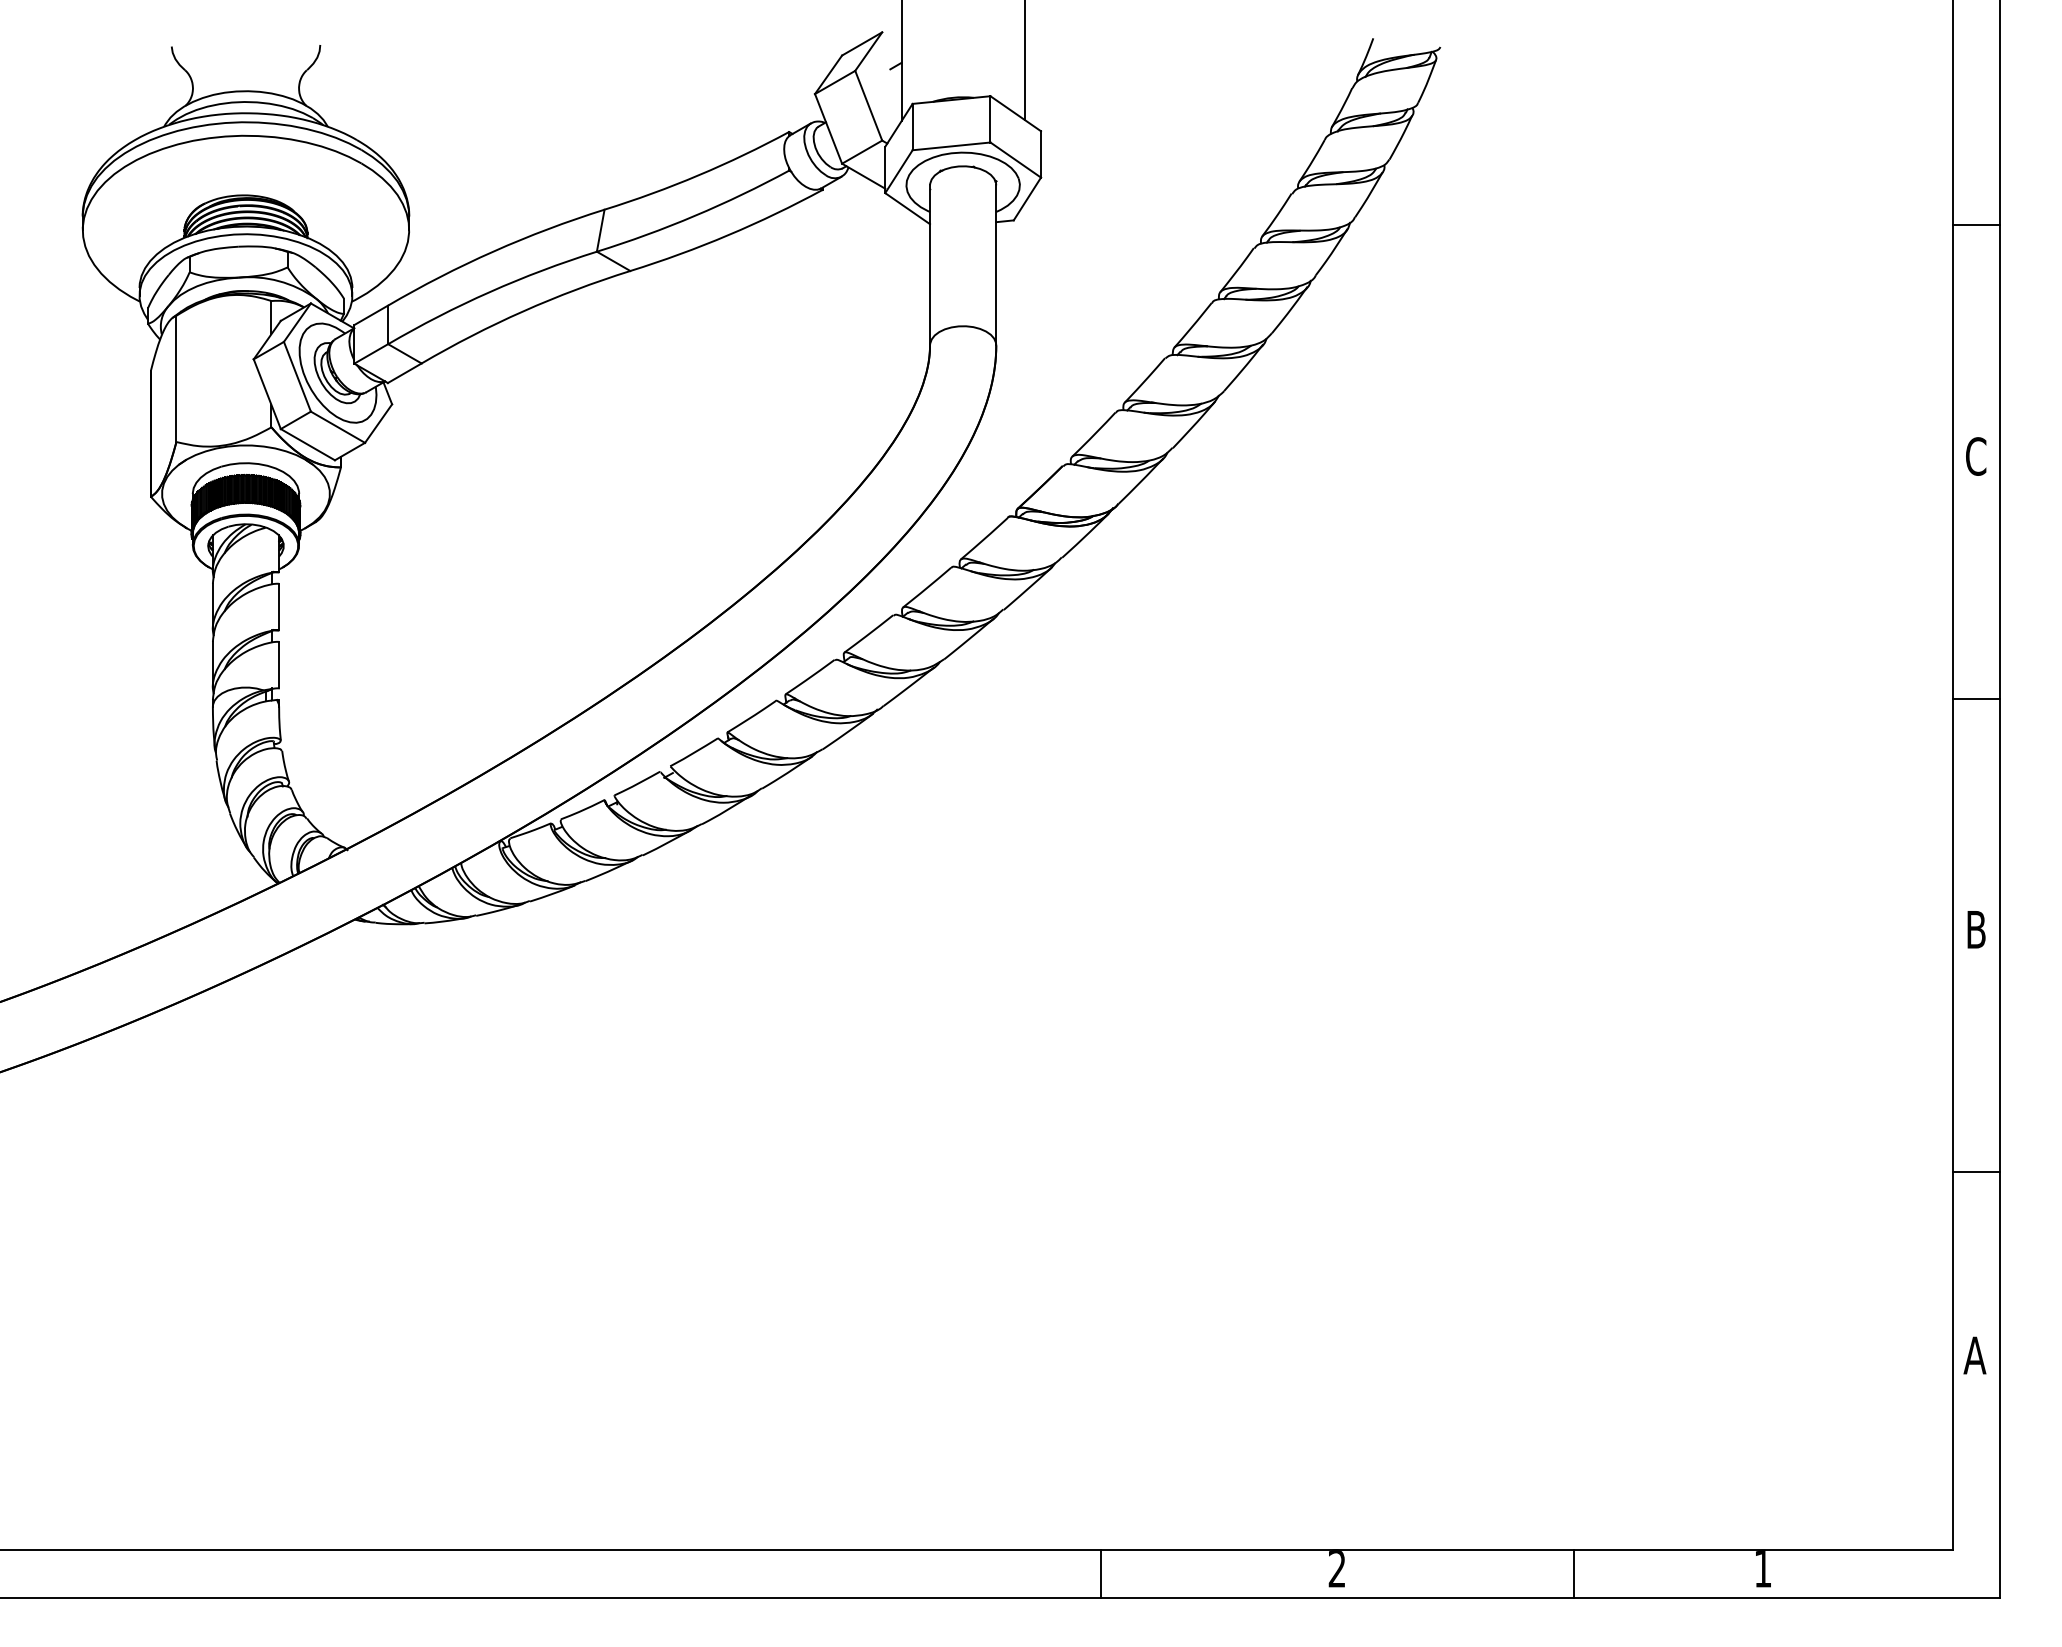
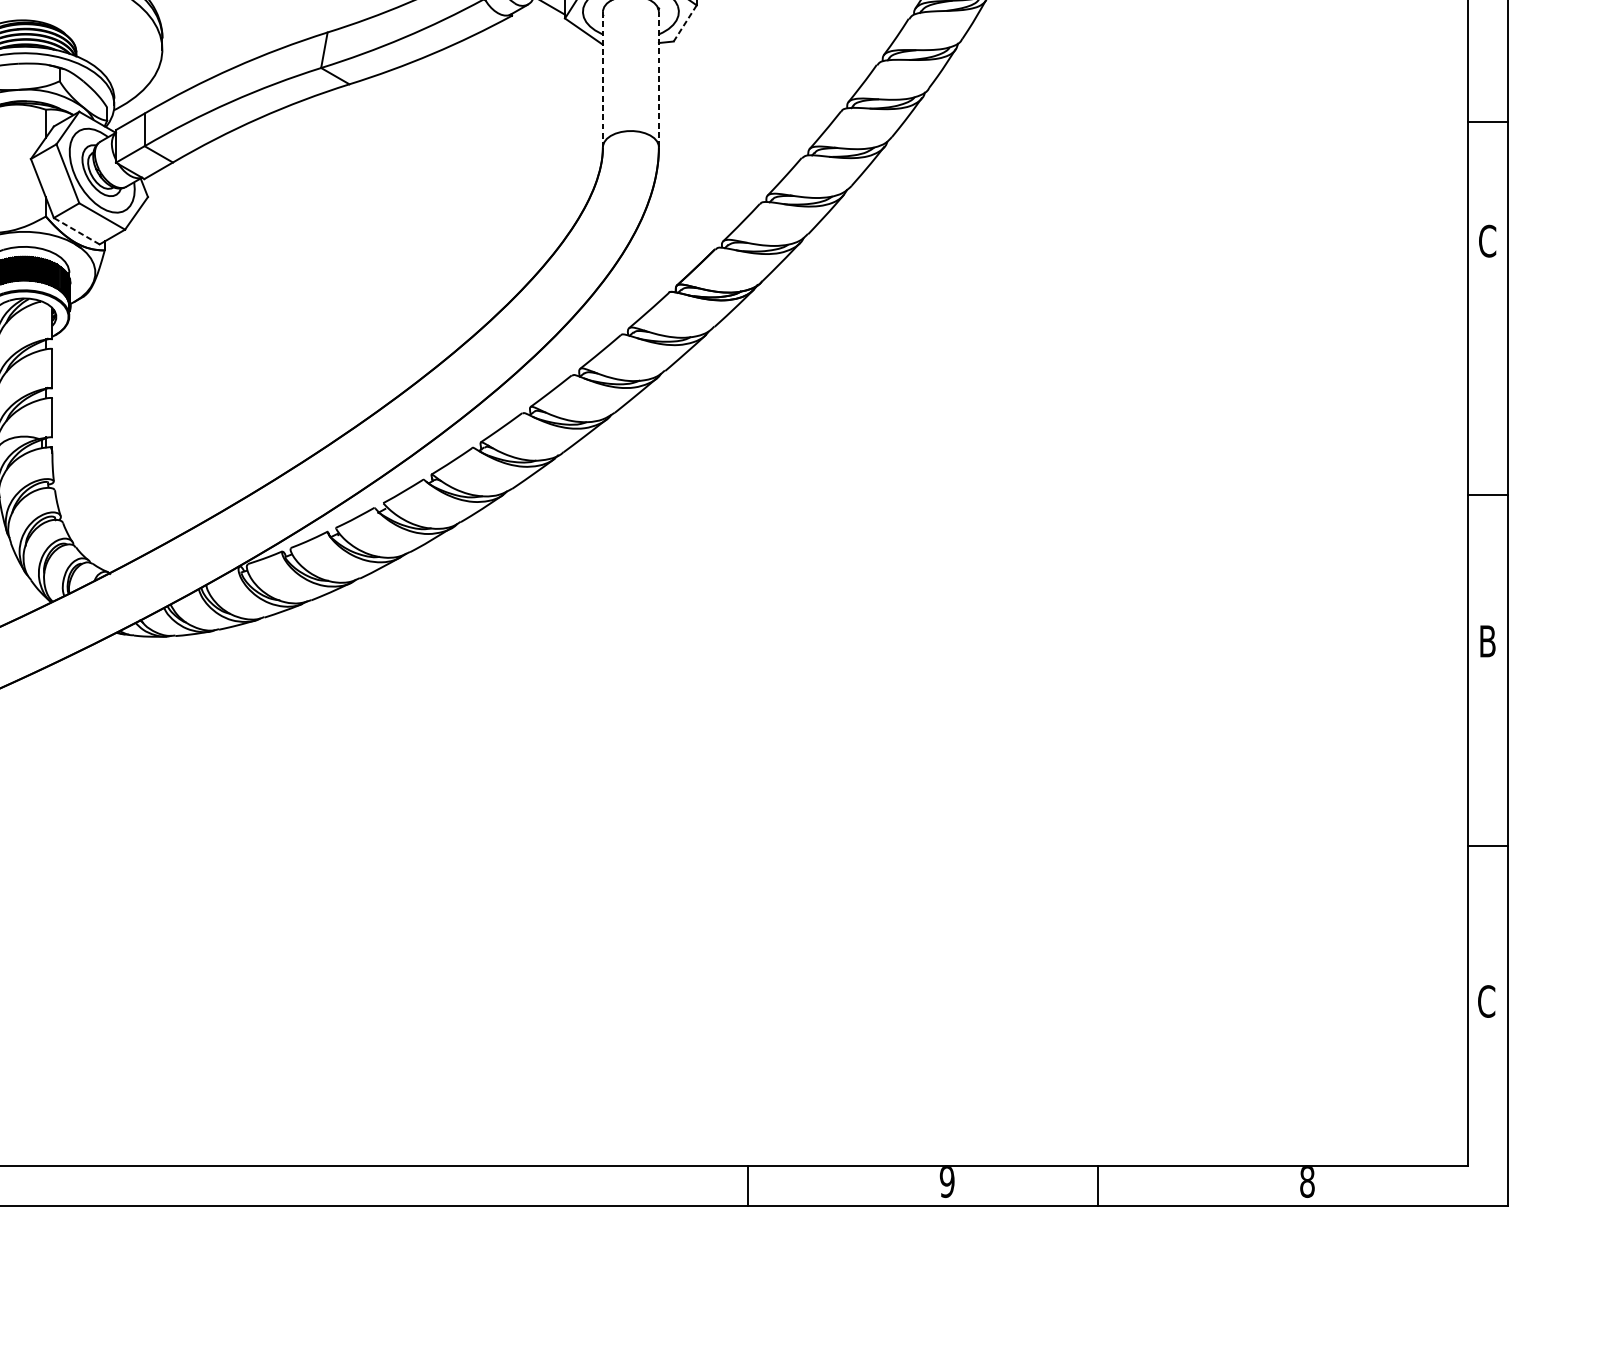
line: (1027, 199) -> (685, 23), solid -> dashed
line: (1976, 225) -> (1487, 121), moved
line: (930, 265) -> (603, 79), solid -> dashed
line: (996, 265) -> (659, 79), solid -> dashed
line: (307, 444) -> (76, 231), solid -> dashed
line: (1976, 698) -> (1487, 494), moved
text: (1974, 1355) -> (1486, 1001), A -> C
text: (1336, 1569) -> (946, 1182), 2 -> 9
text: (1762, 1569) -> (1306, 1182), 1 -> 8
line: (1574, 1573) -> (1098, 1185), moved

